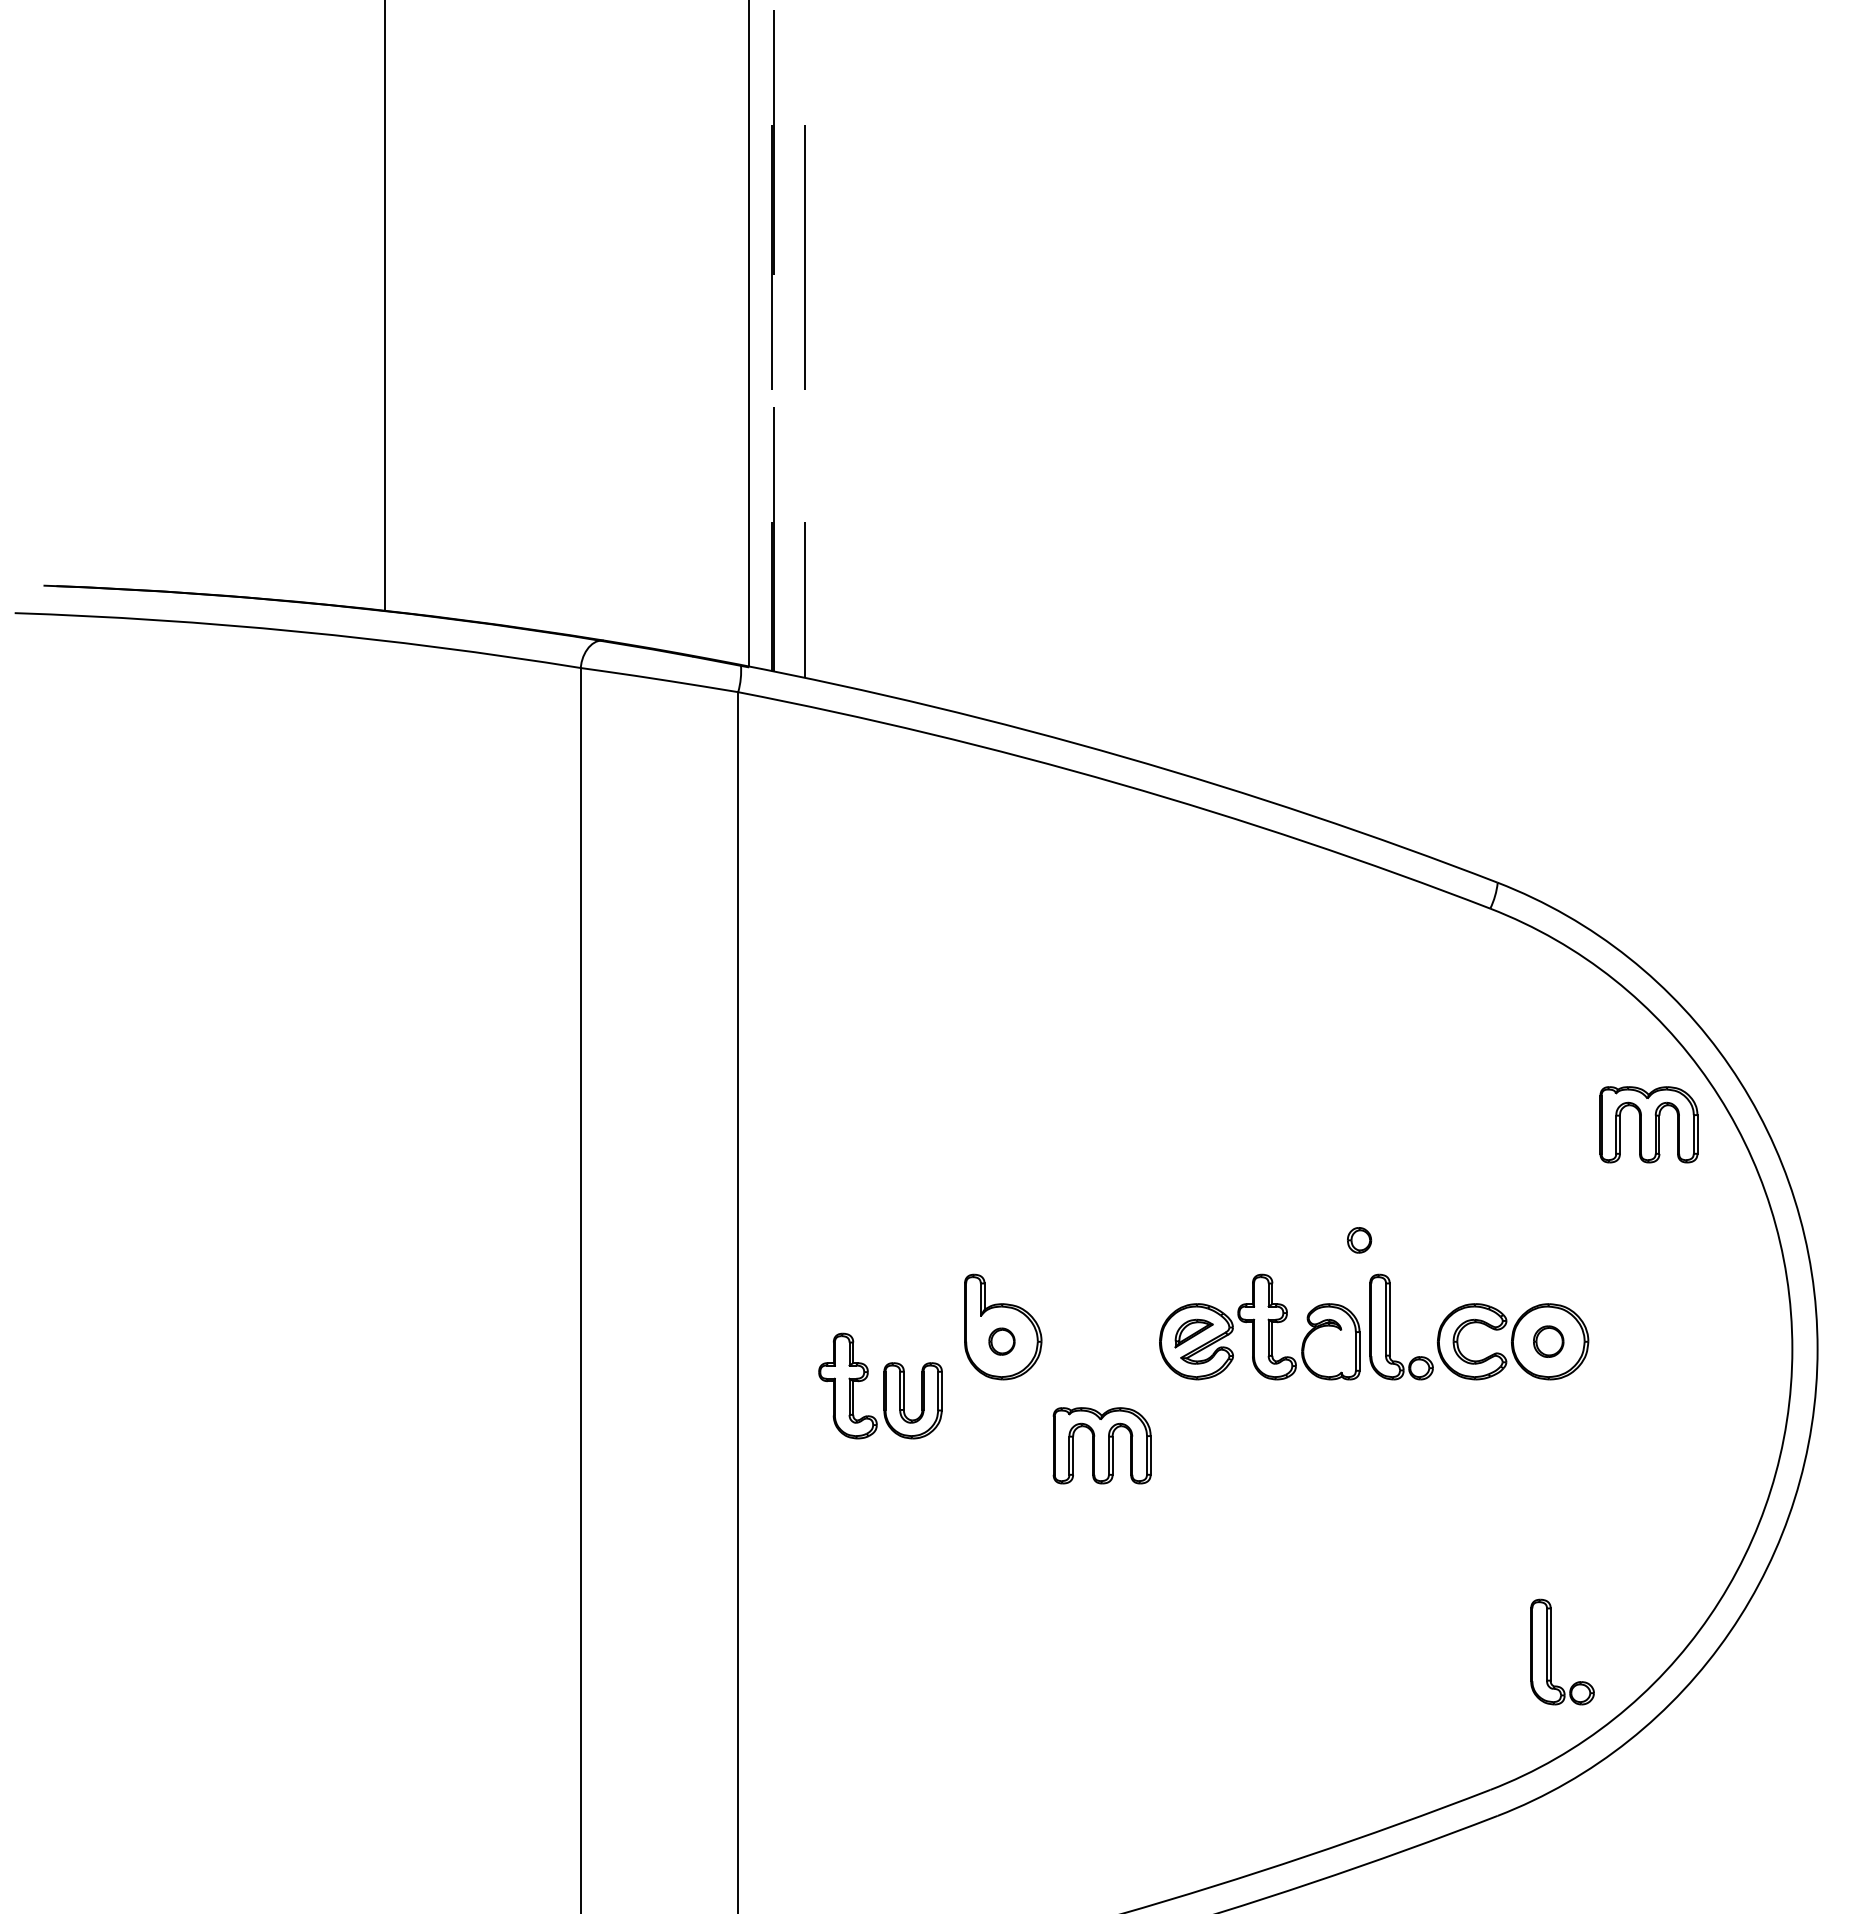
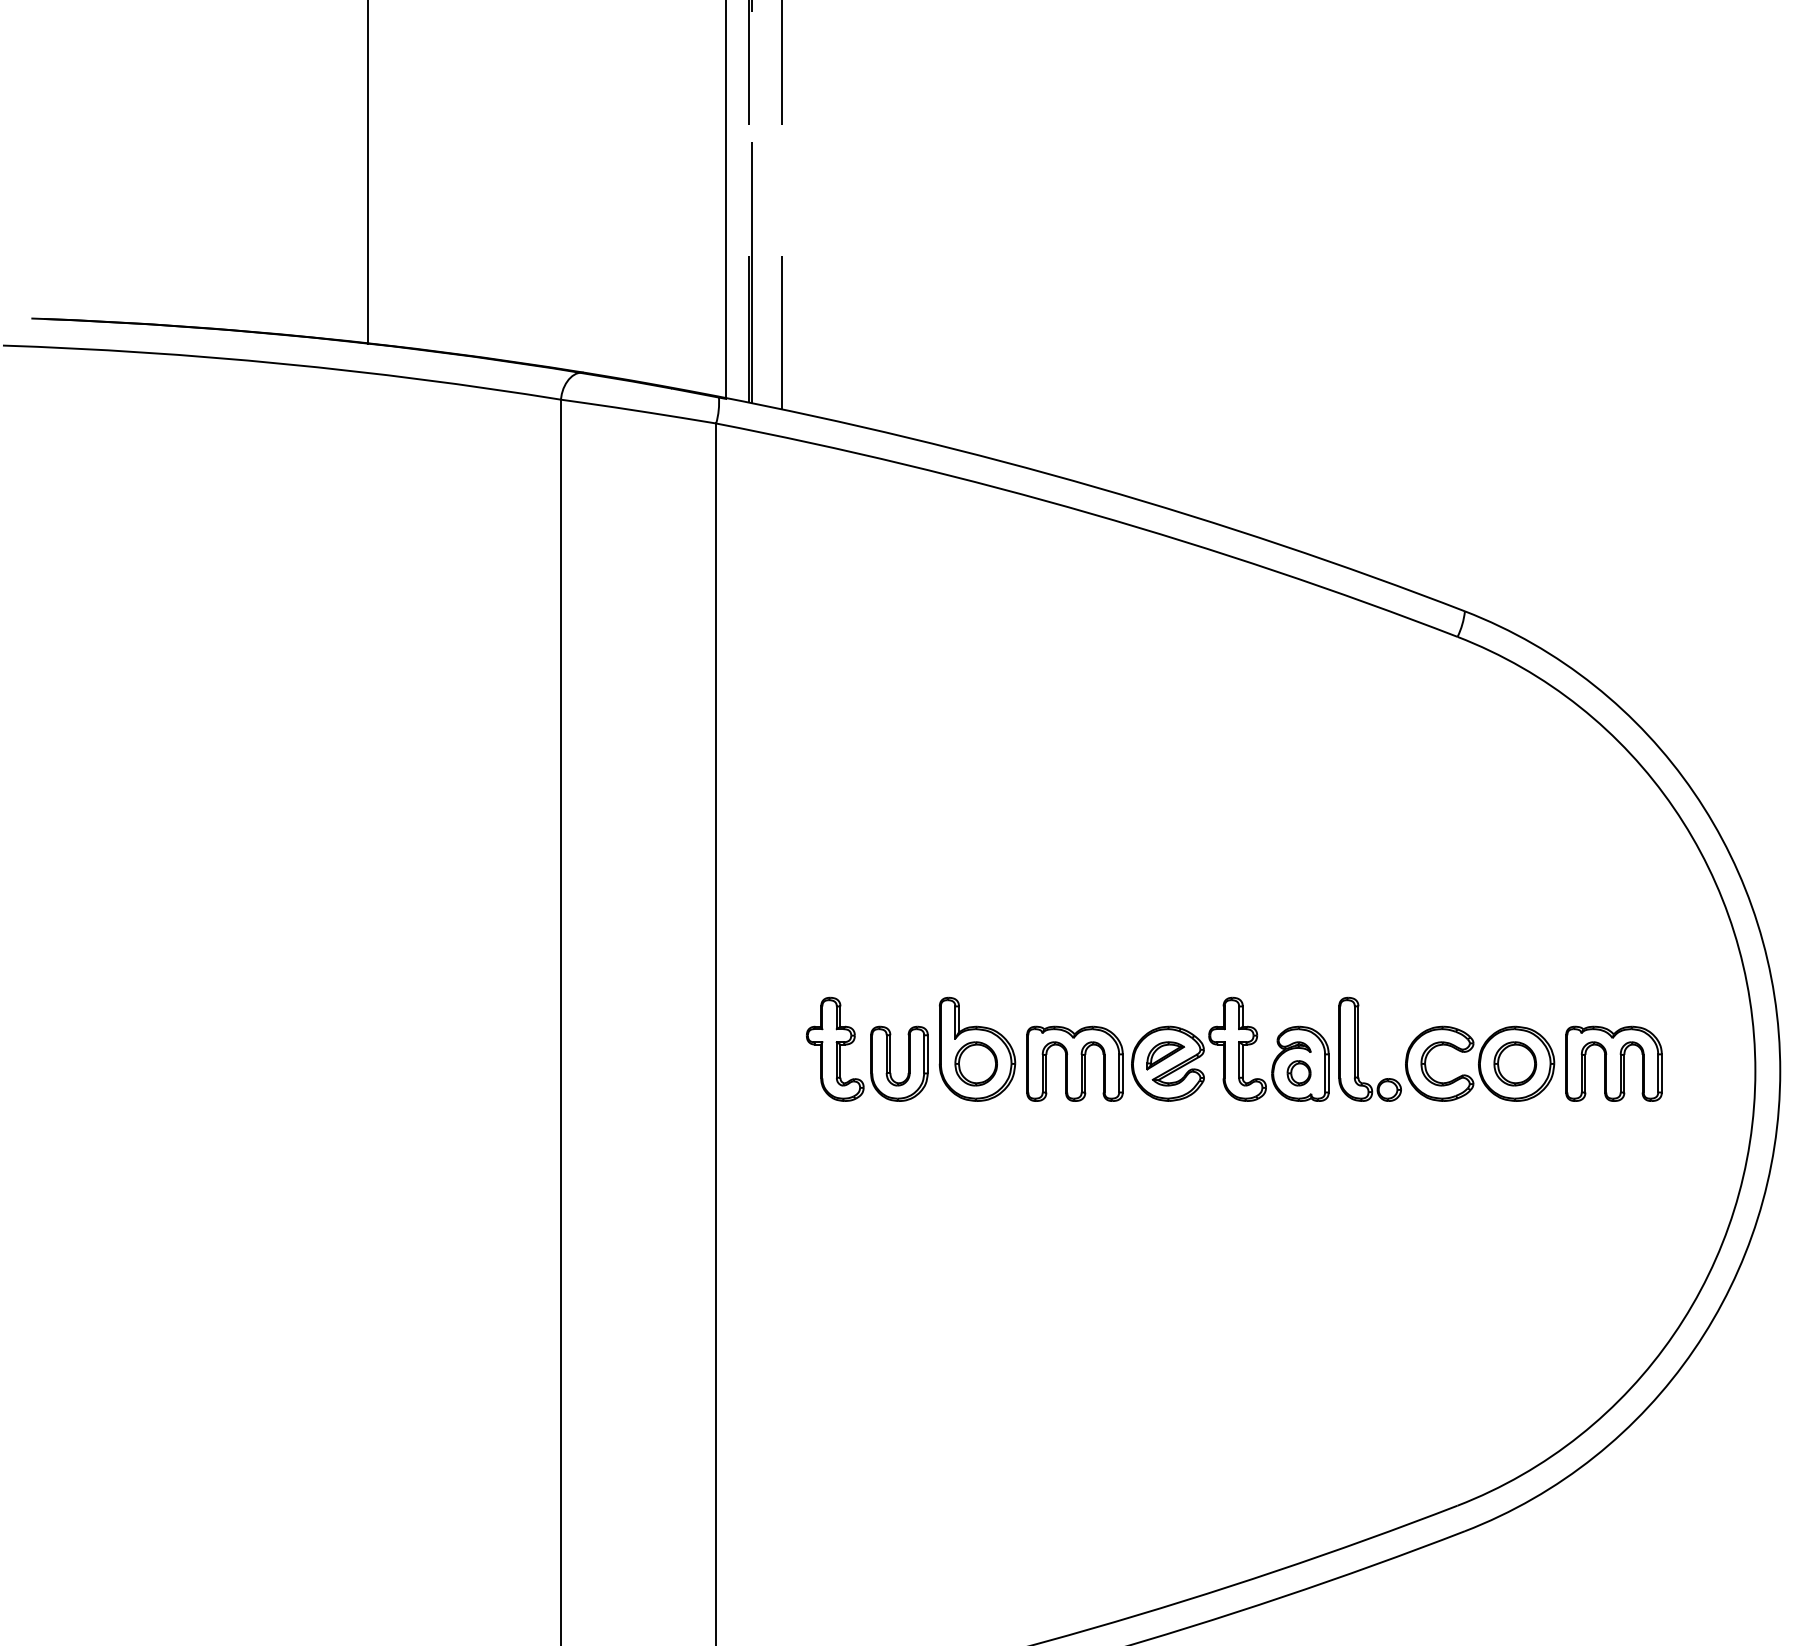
part: (1648, 1124) -> (1613, 1063), moved
part: (1359, 1240) -> (1299, 1073), moved
part: (1001, 1341) -> (975, 1063), size x1.67
part: (1548, 1341) -> (1514, 1063), size x1.43
part: (880, 1385) -> (867, 1048), moved
part: (1101, 1445) -> (1074, 1063), moved
part: (1551, 1651) -> (1517, 1369), removed

